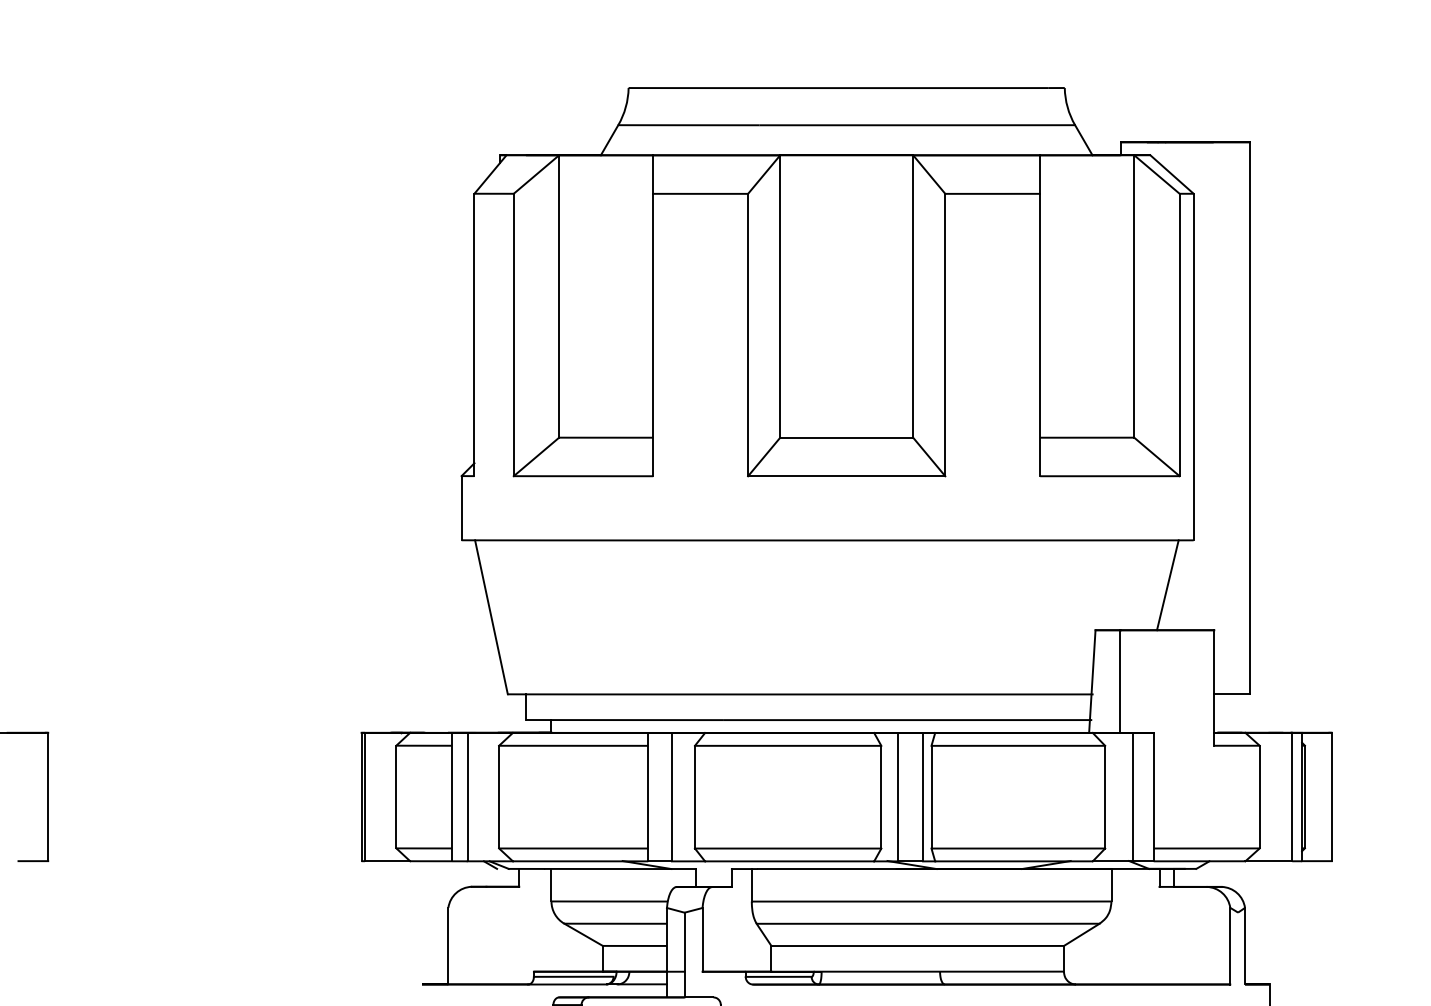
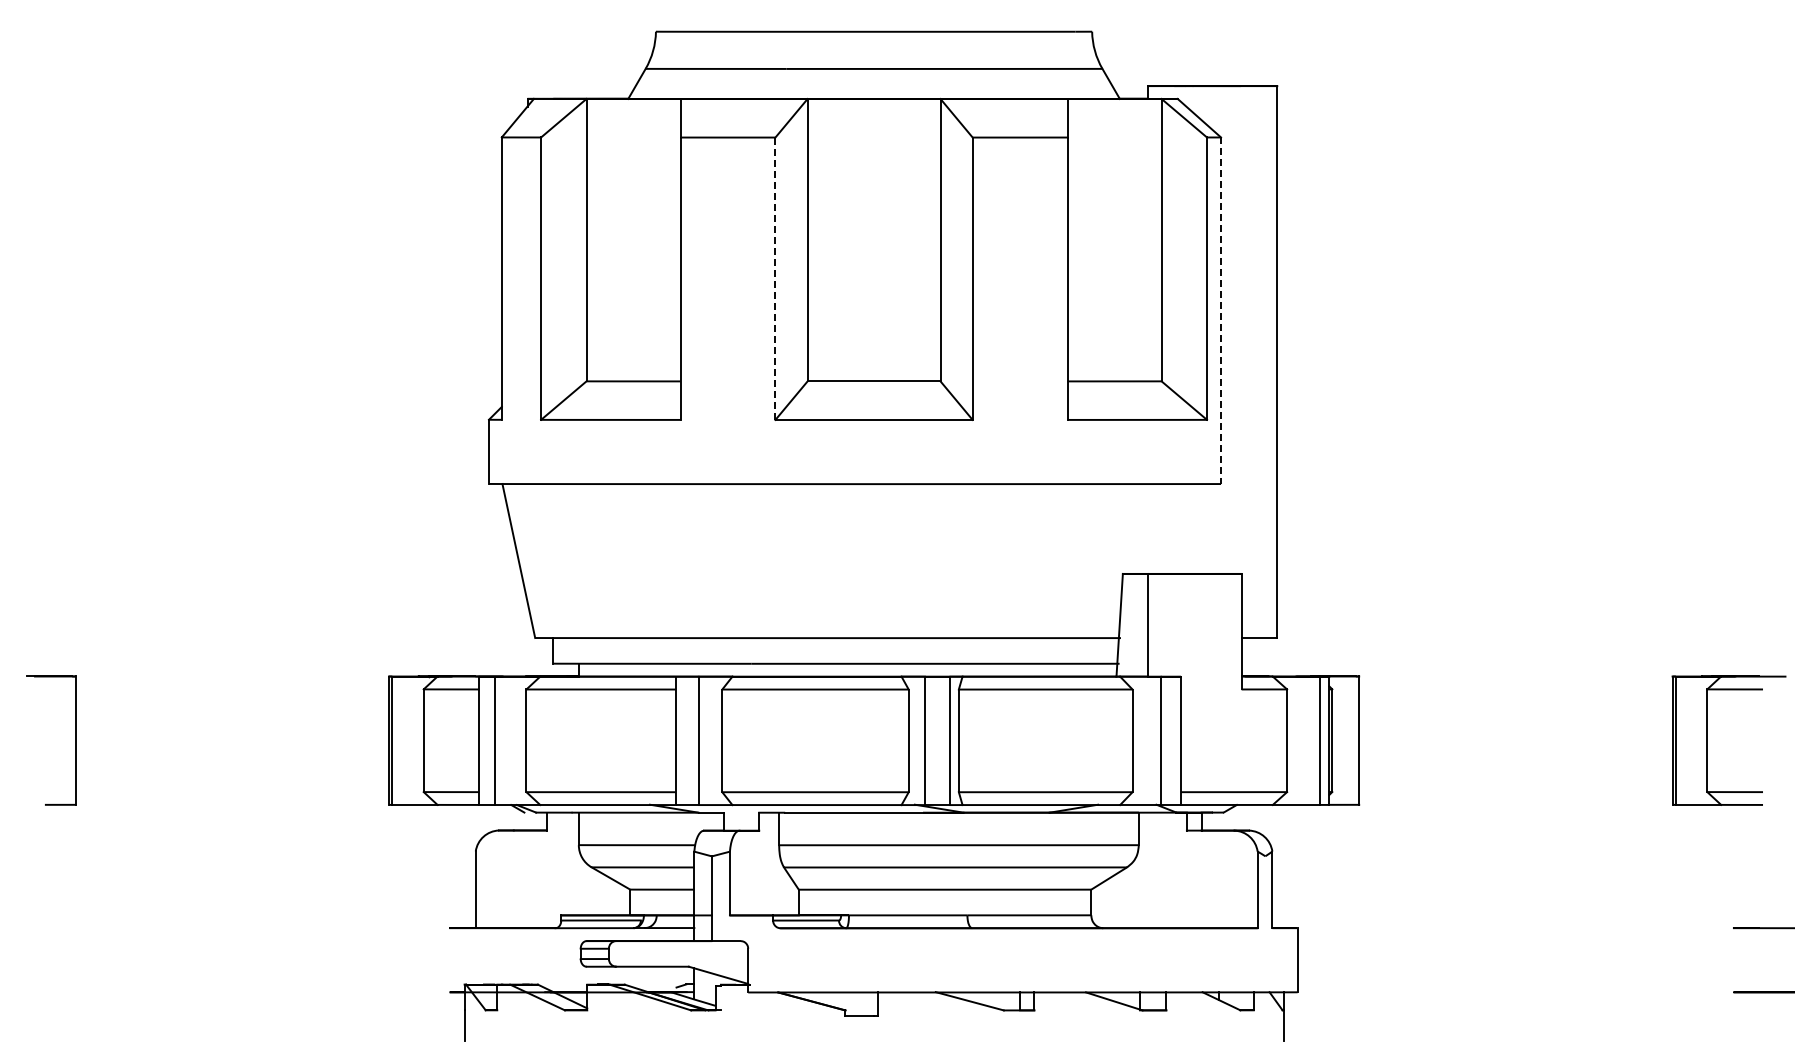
line: (748, 334) -> (775, 278), solid -> dashed
line: (1194, 367) -> (1221, 311), solid -> dashed
line: (1168, 584) -> (1195, 528), removed

